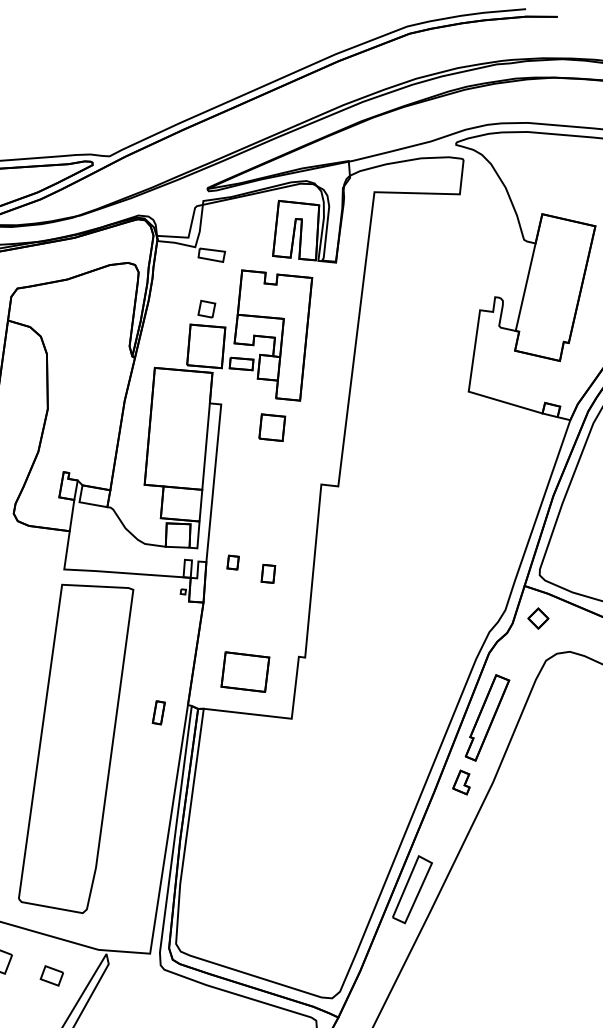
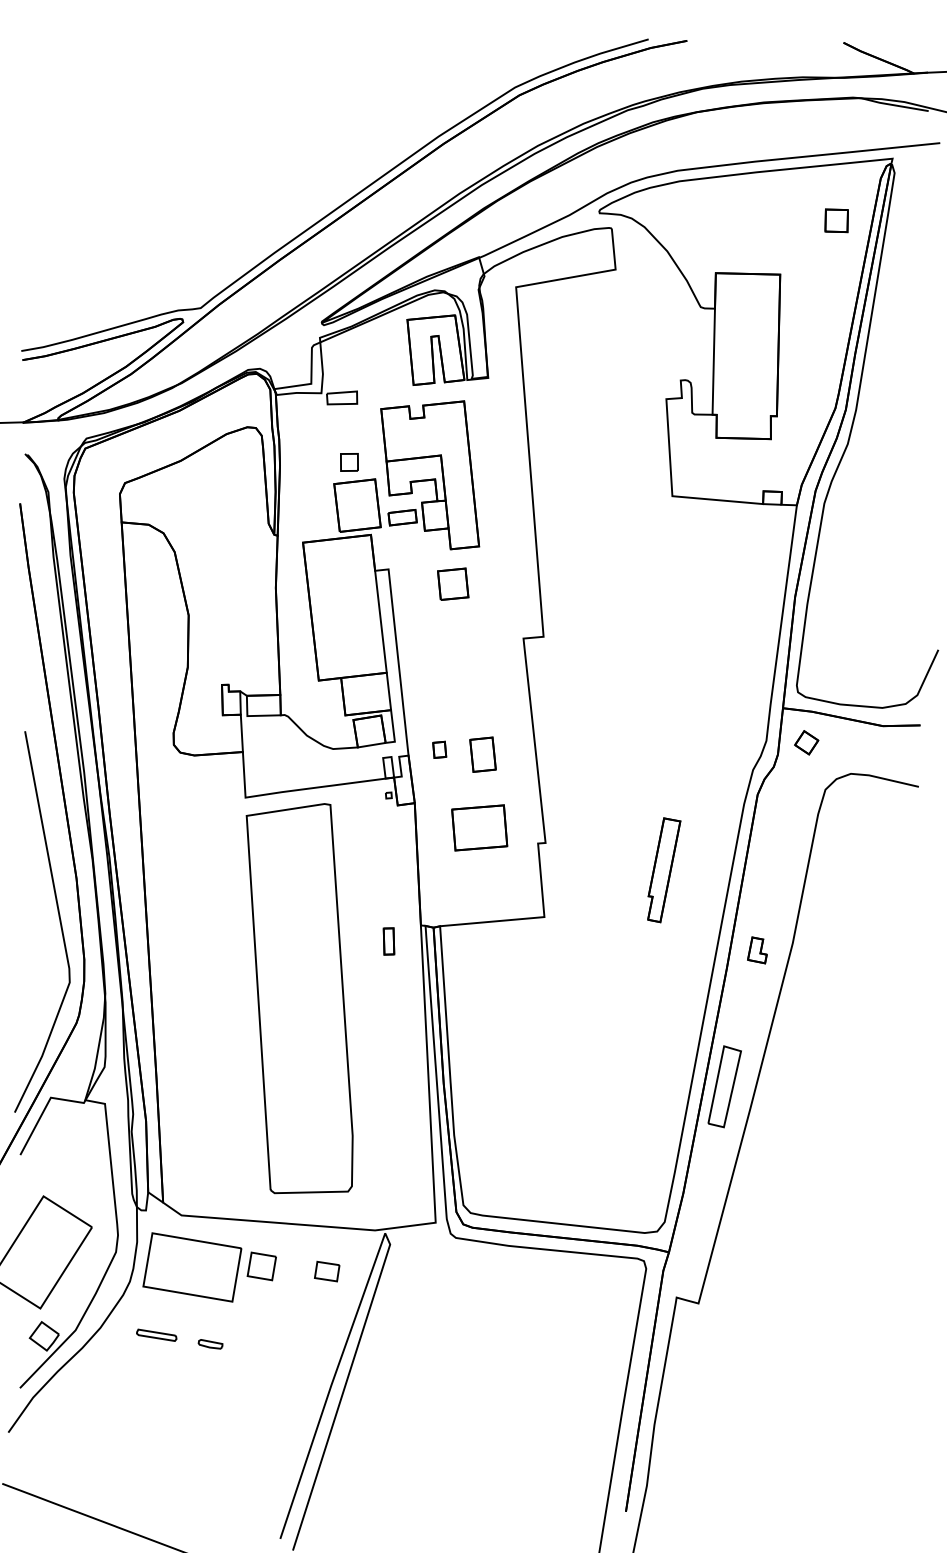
part: (268, 573) -> (483, 754), size x1.6
part: (245, 671) -> (479, 827), moved
part: (487, 718) -> (664, 870), moved

